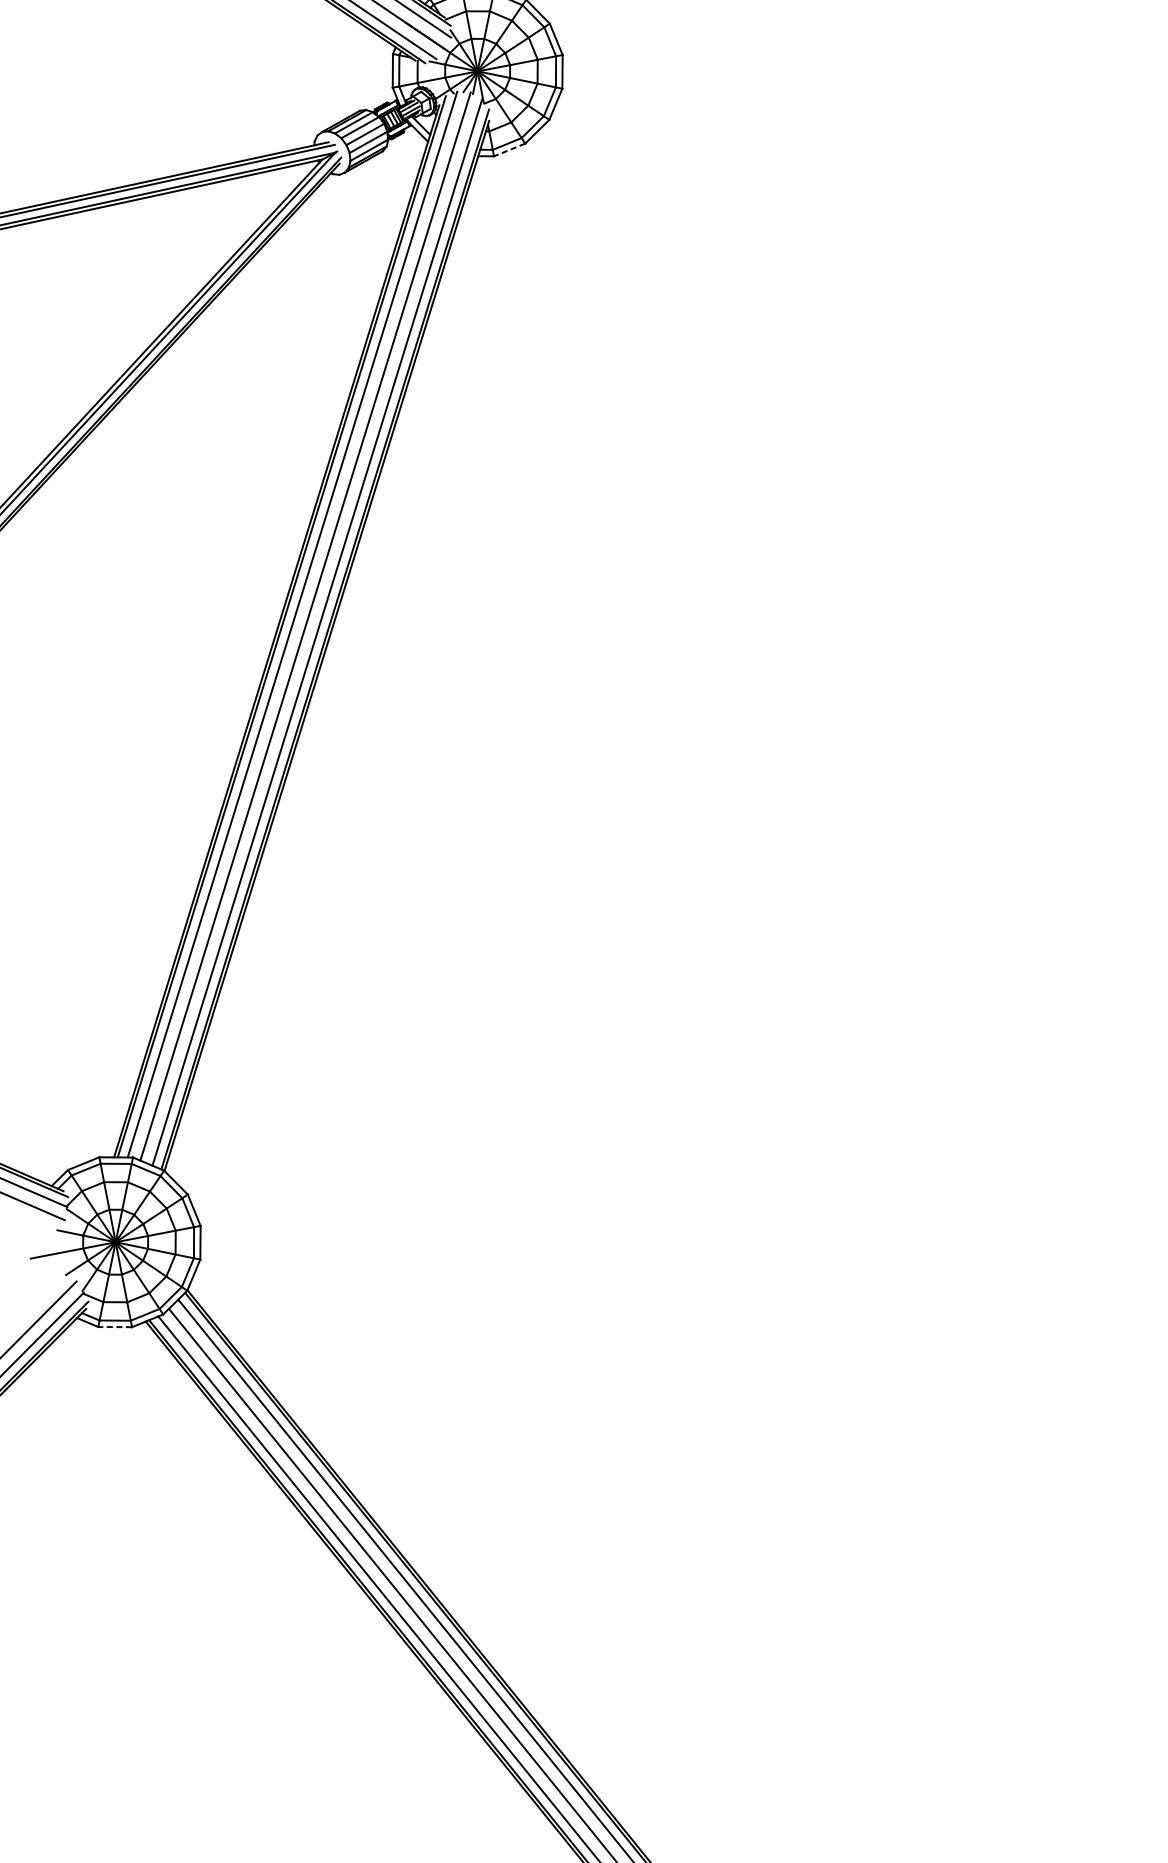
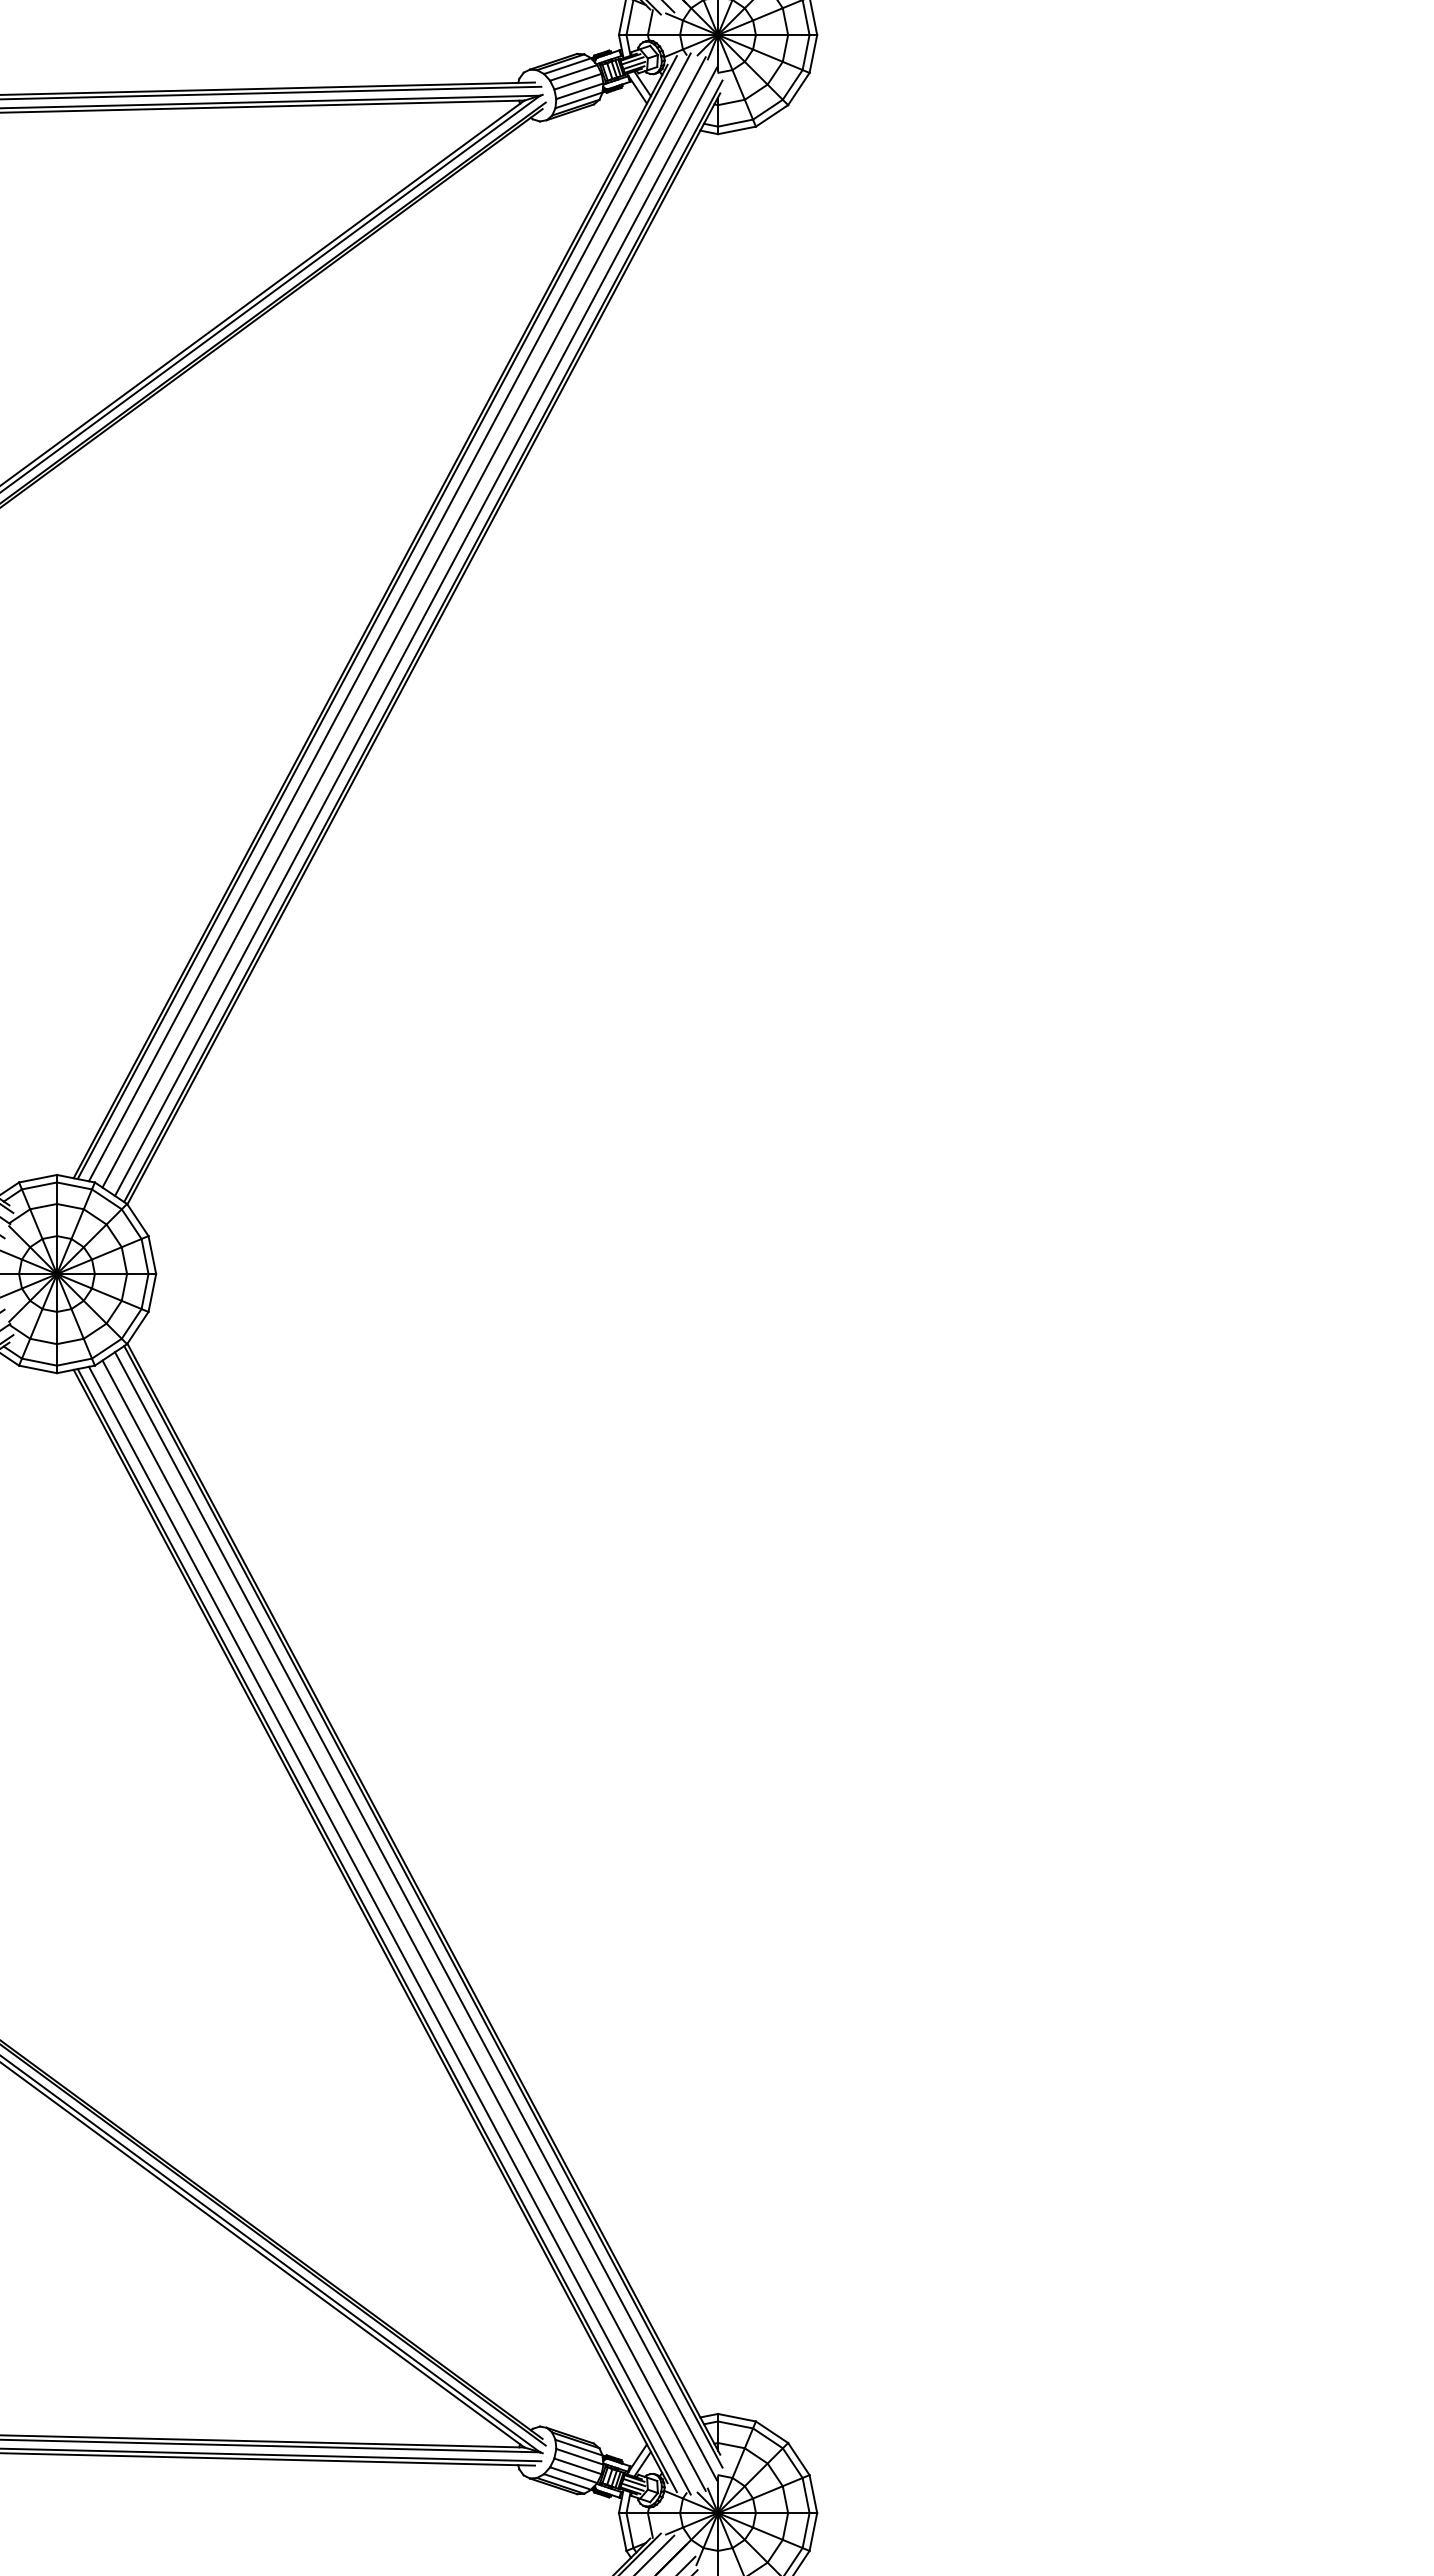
line: (509, 150) -> (736, 130), dashed -> solid
line: (114, 1327) -> (37, 1369), dashed -> solid

